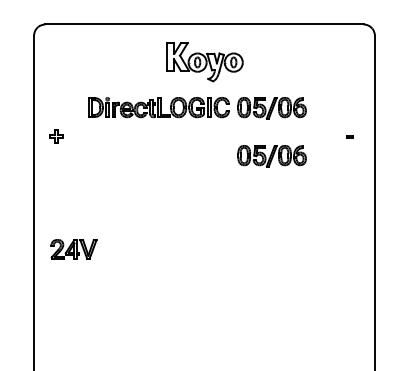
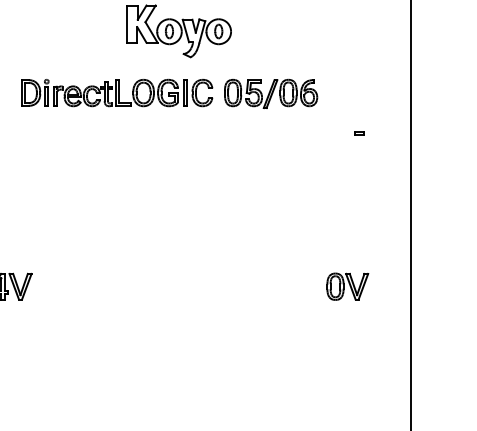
part: (349, 136) -> (358, 132), moved
part: (271, 156) -> (270, 159), removed
part: (328, 249) -> (347, 286), added

